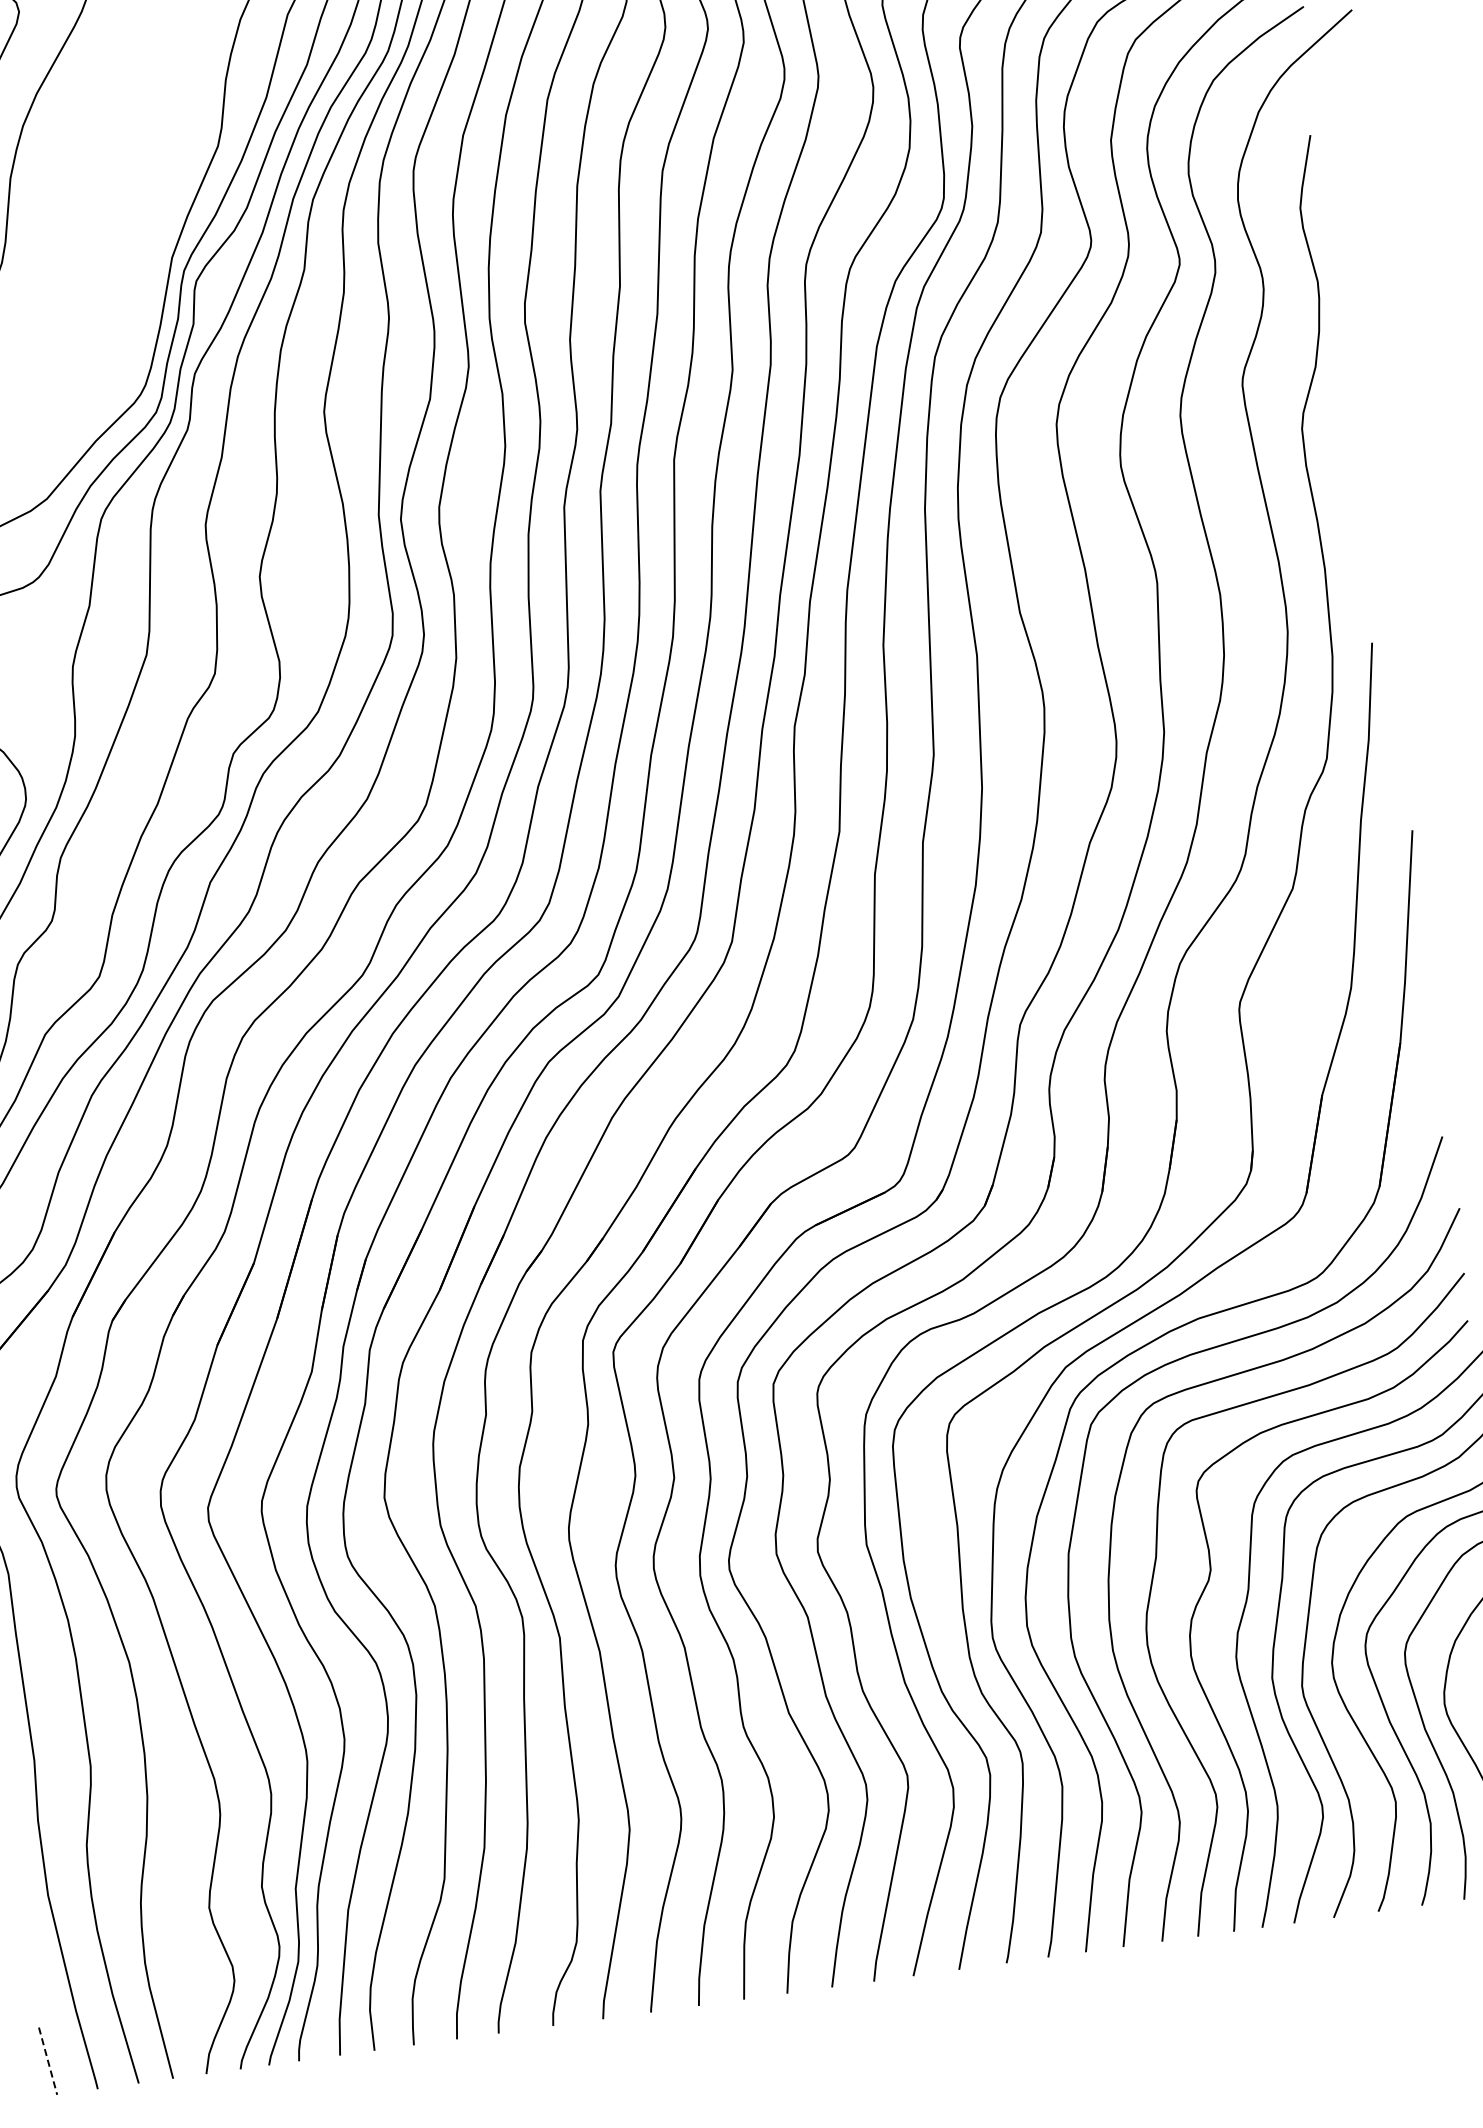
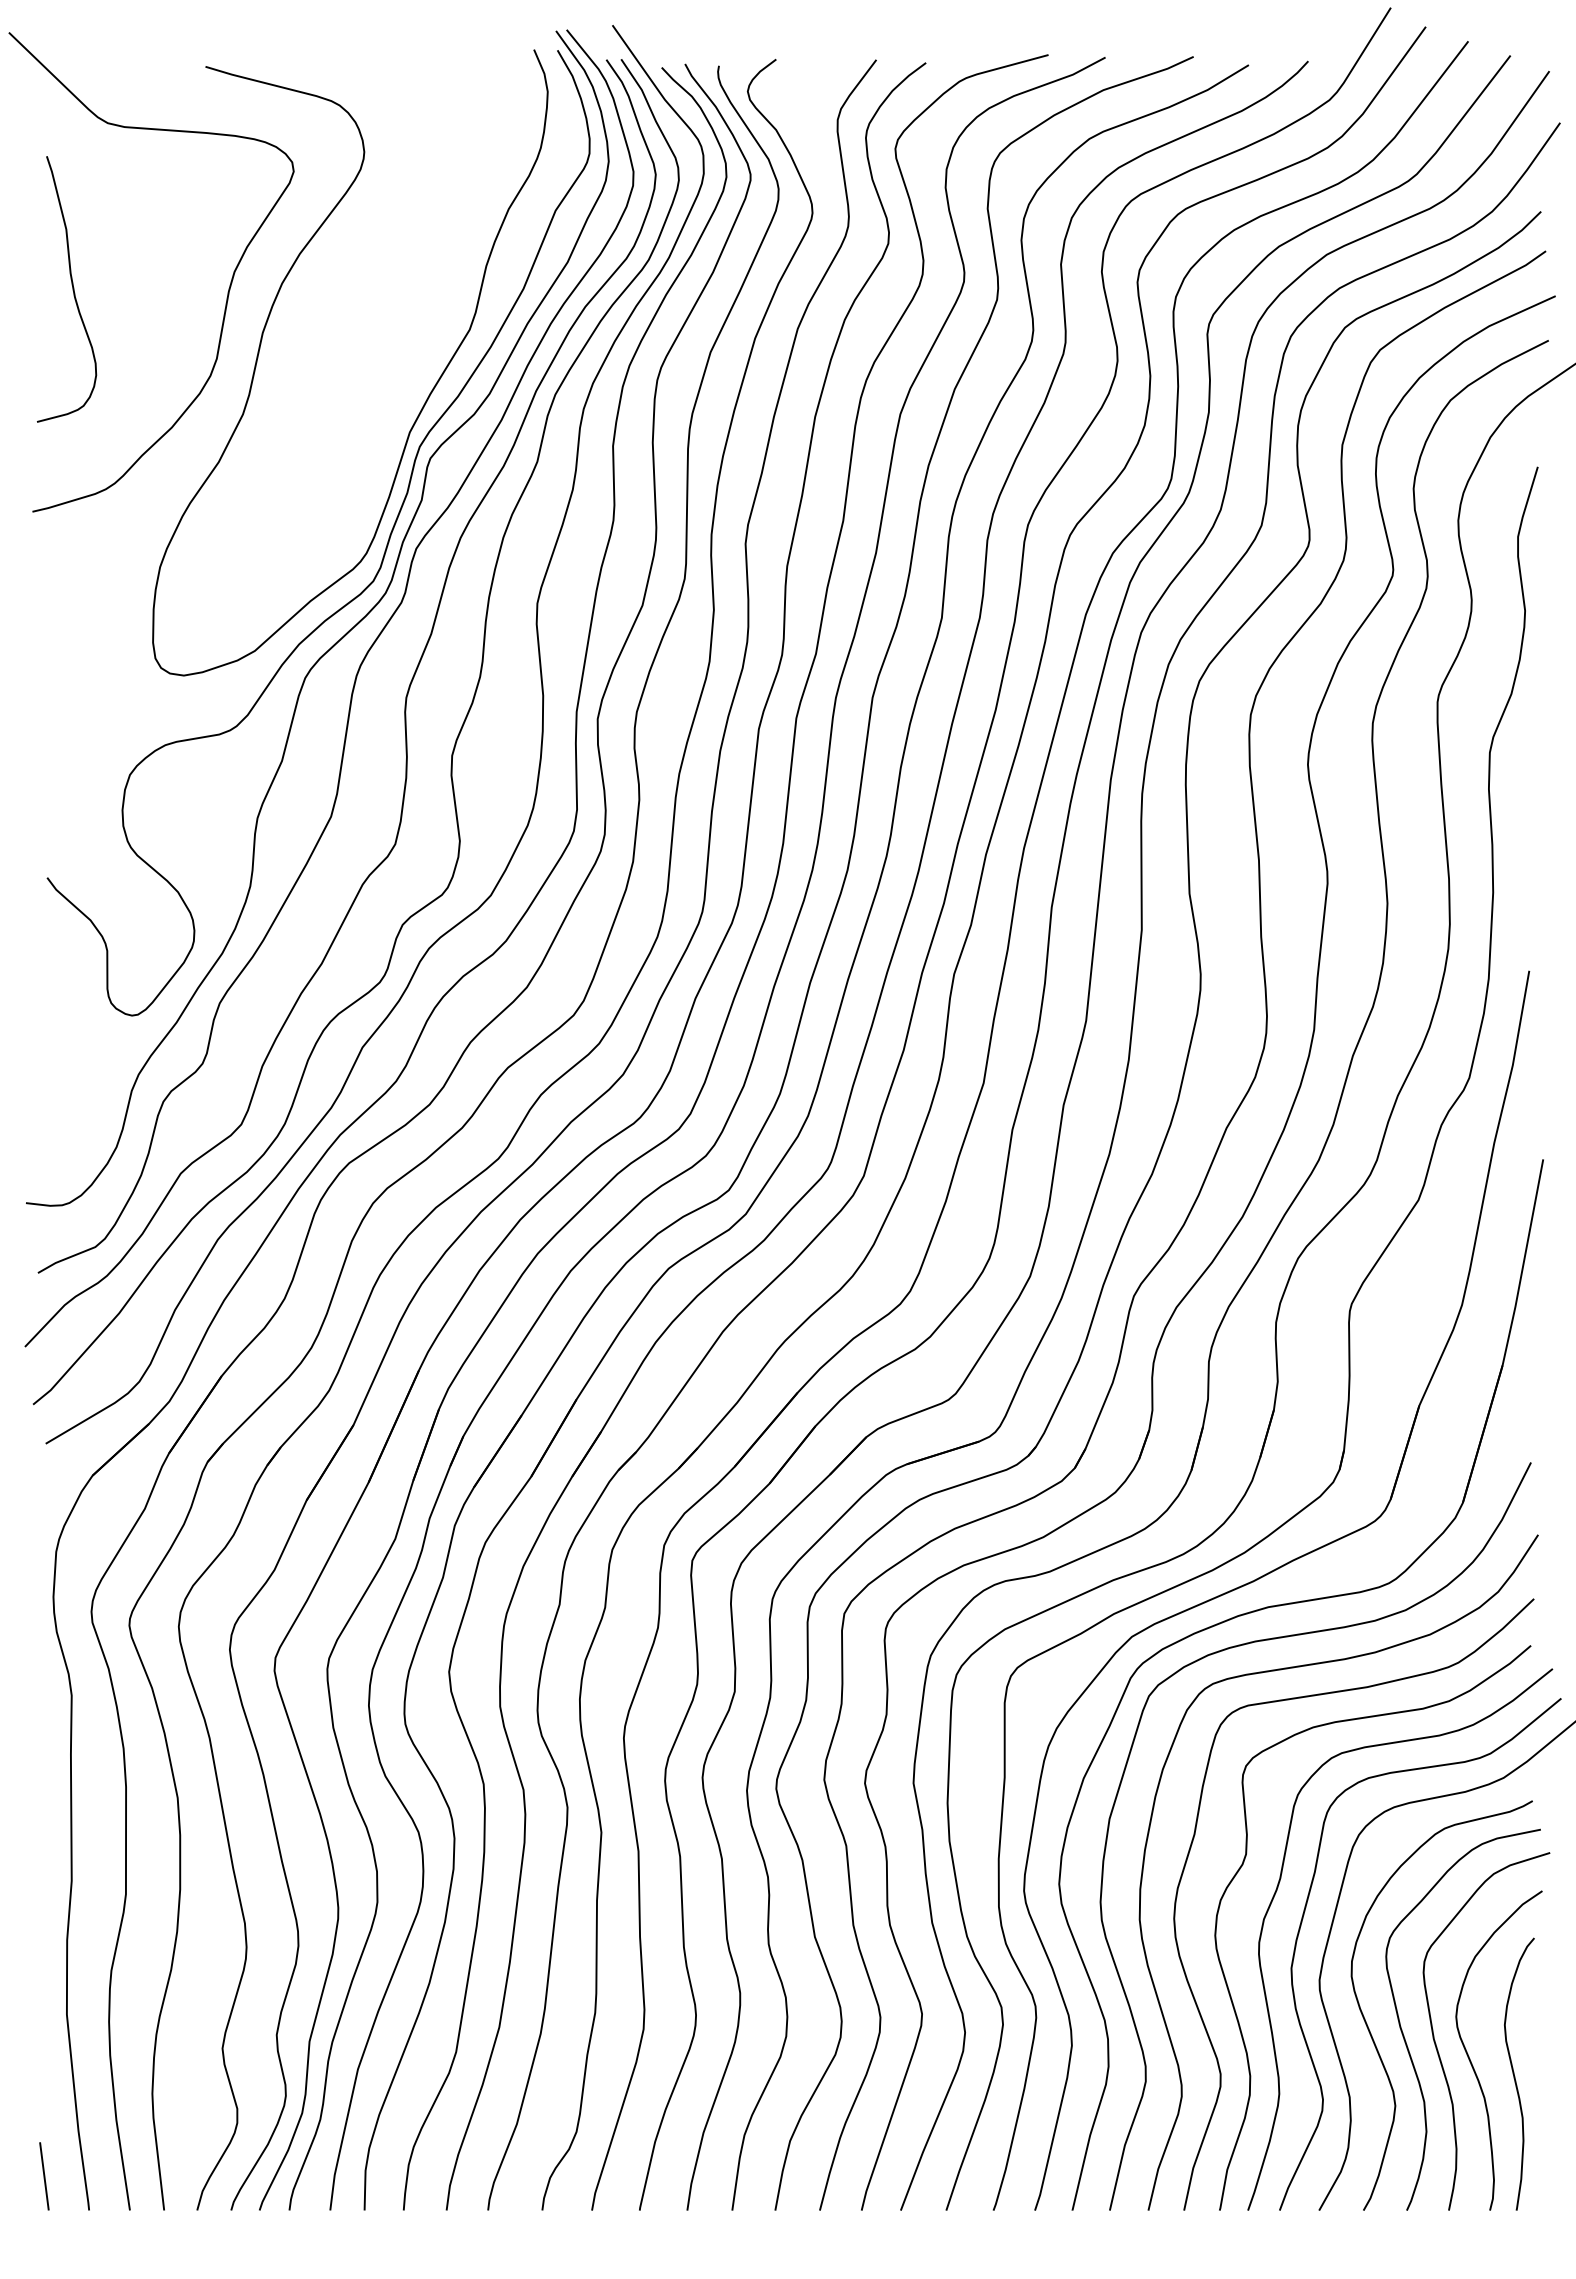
line: (48, 2061) -> (44, 2176), dashed -> solid

